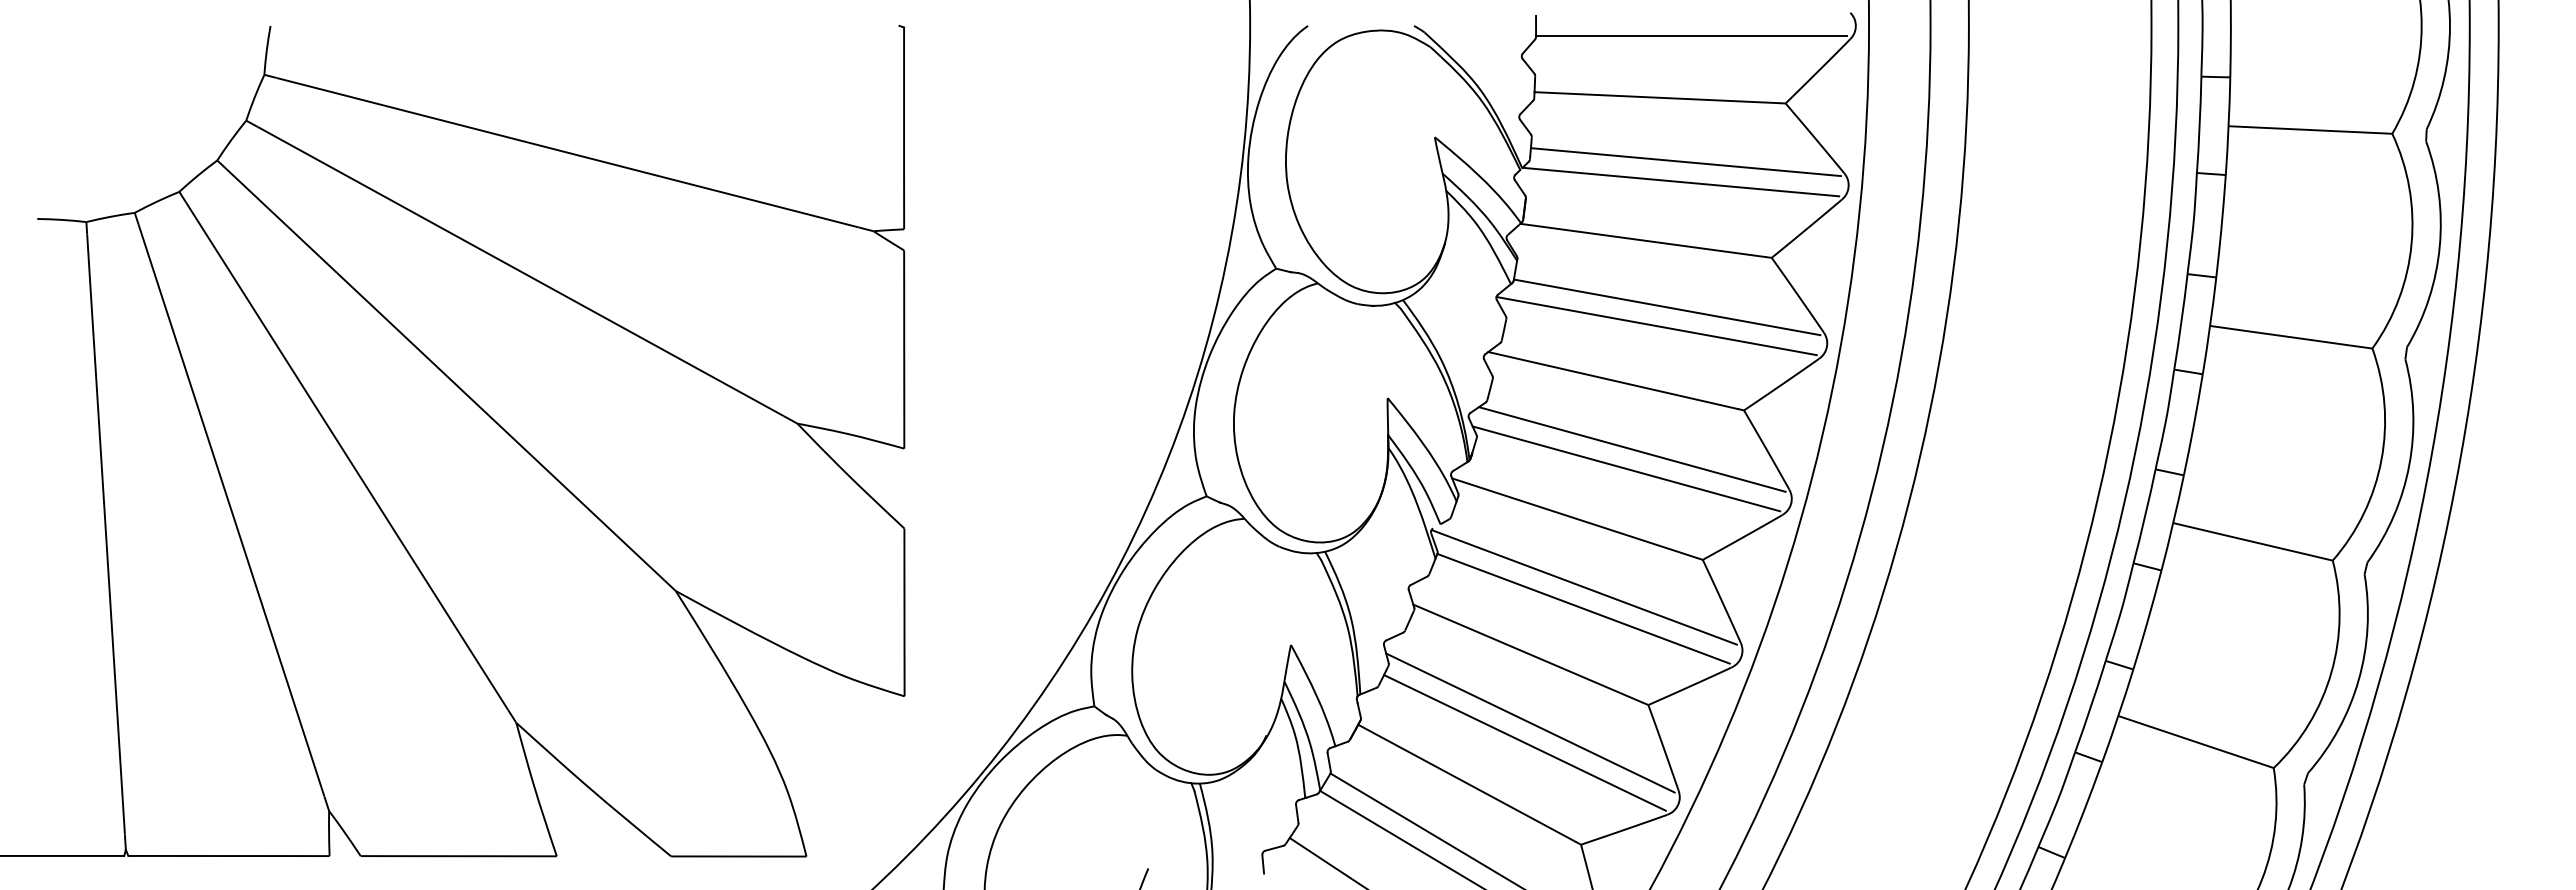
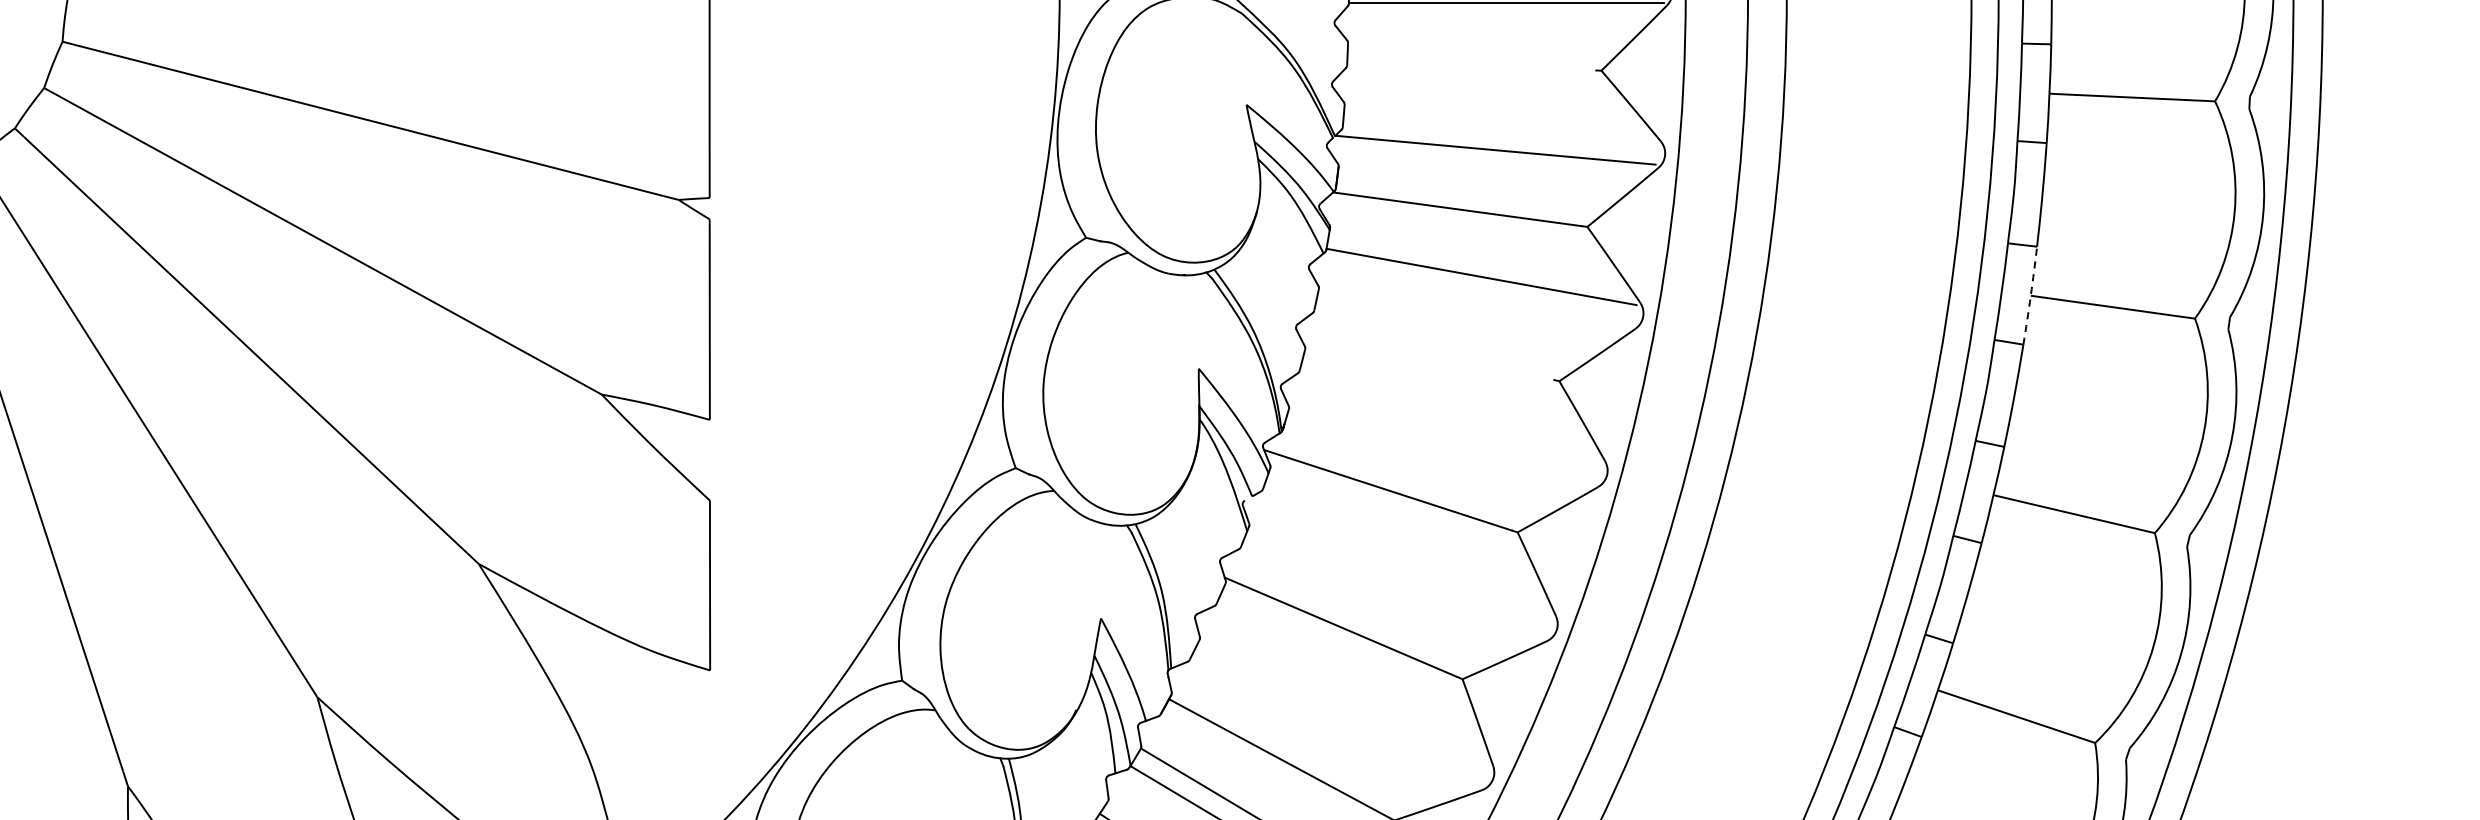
line: (1656, 97) -> (1470, 64), removed
line: (1685, 162) -> (1500, 130), removed
arc: (2210, 325) -> (2031, 295), solid -> dashed
line: (1656, 326) -> (1470, 296), removed
line: (1613, 380) -> (1427, 350), removed
line: (1631, 449) -> (1445, 420), removed
line: (1626, 468) -> (1440, 439), removed
line: (1583, 587) -> (1396, 560), removed
line: (1583, 608) -> (1396, 581), removed
line: (1530, 722) -> (1343, 696), removed
line: (1524, 742) -> (1337, 717), removed

